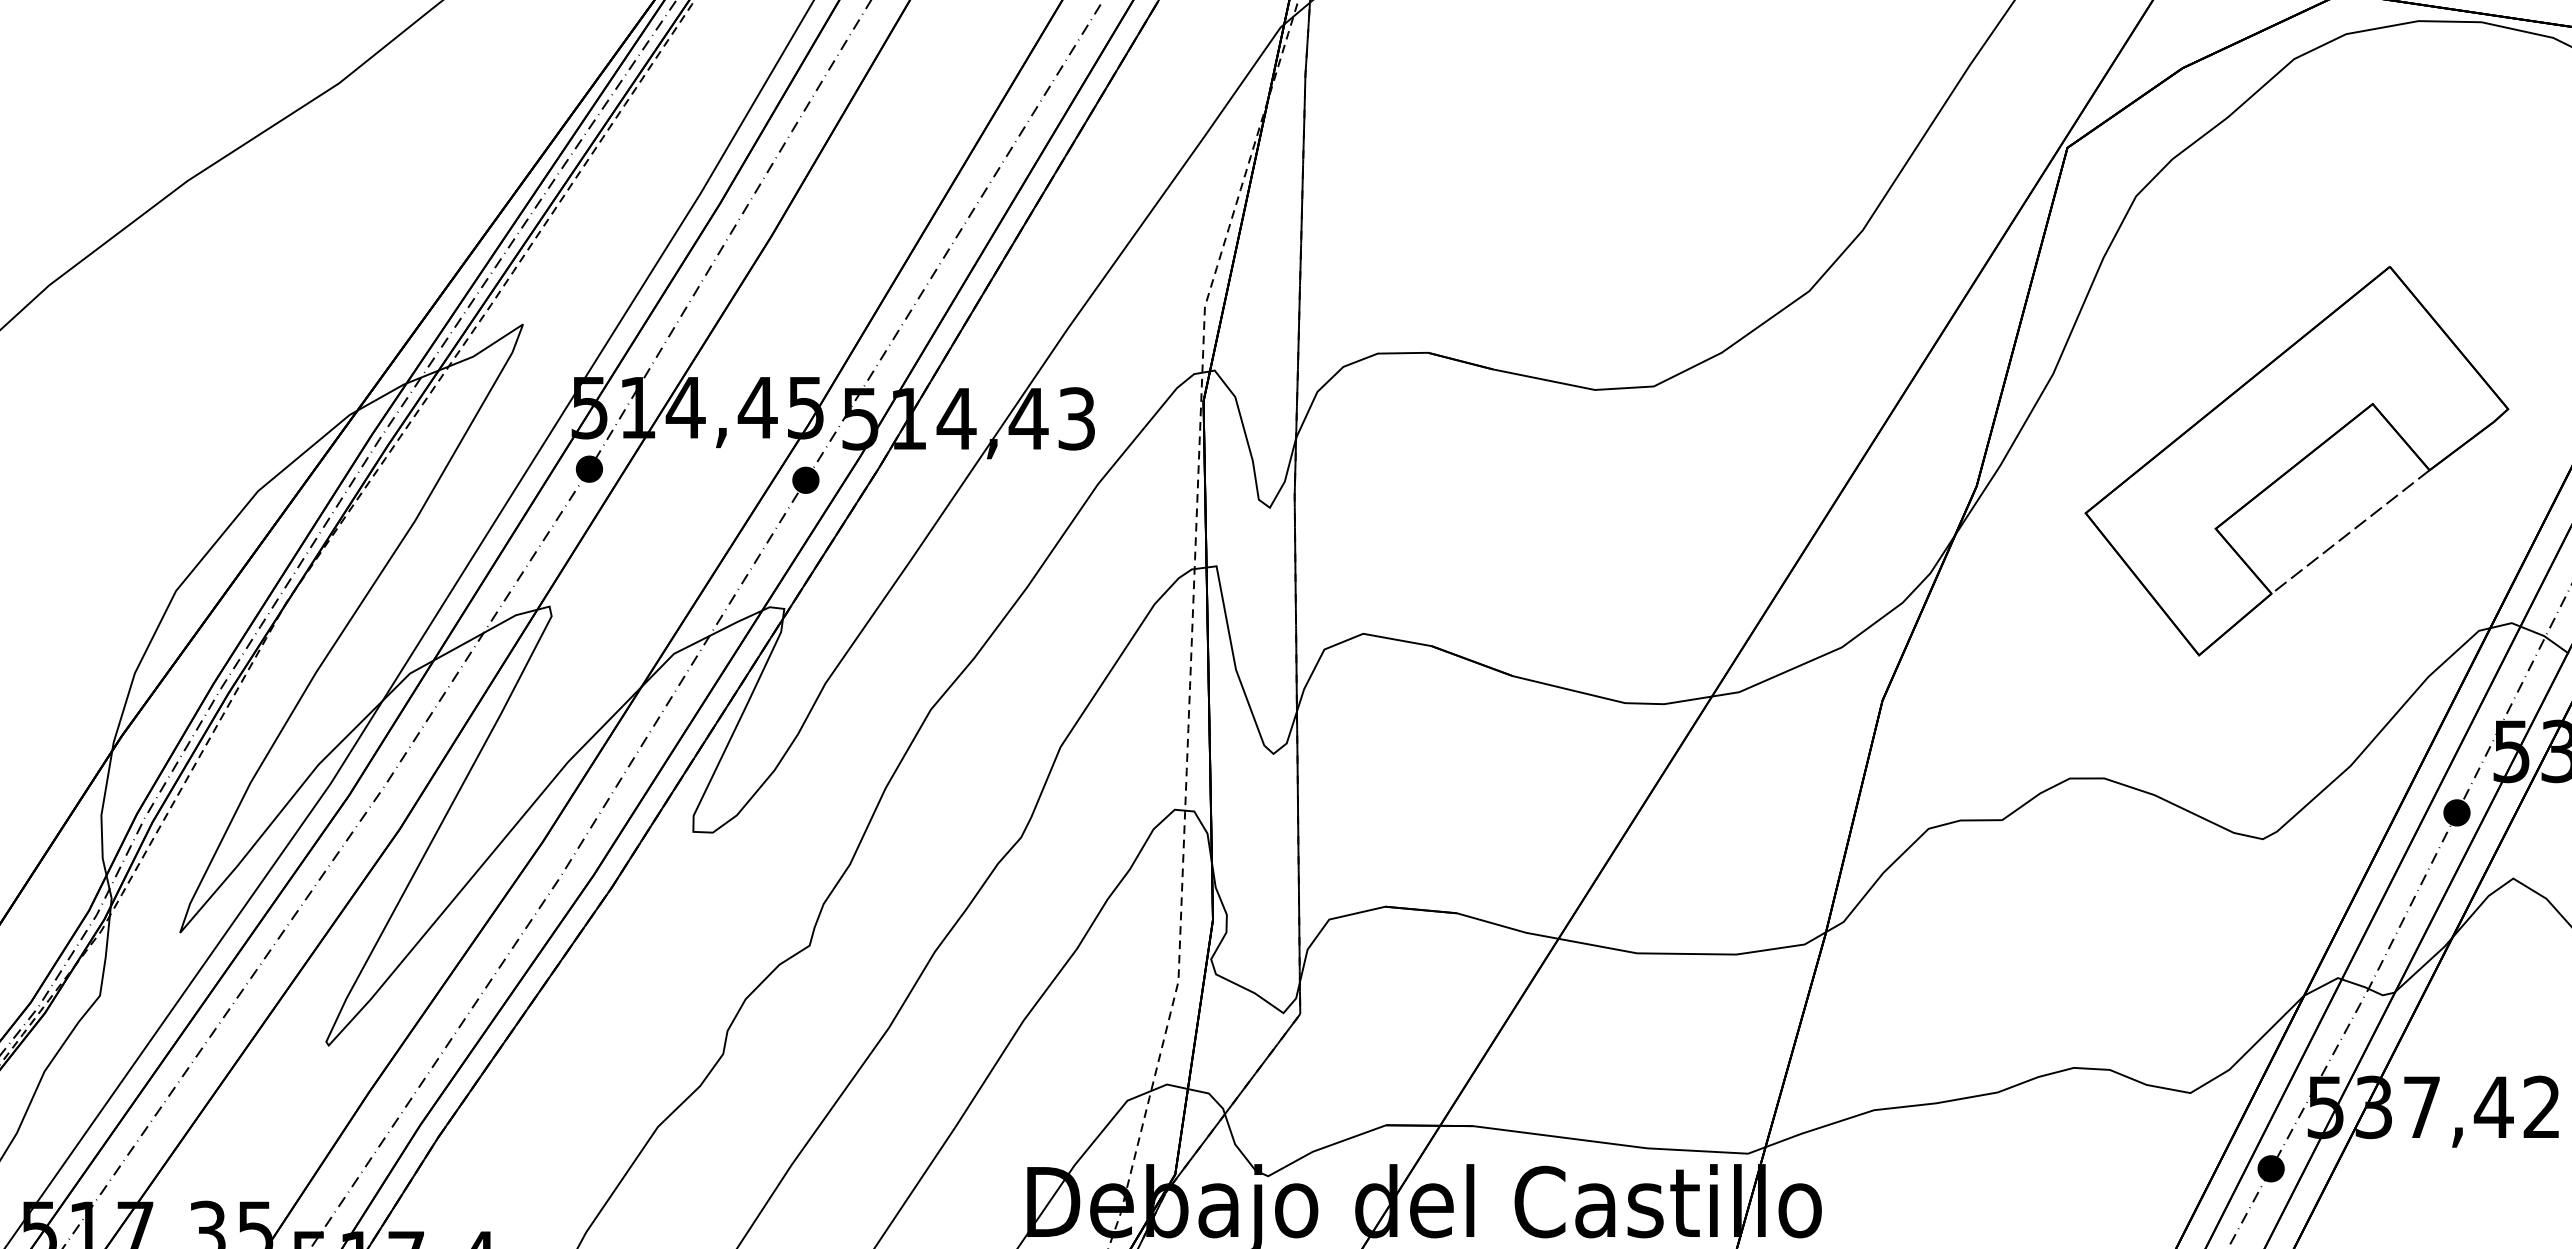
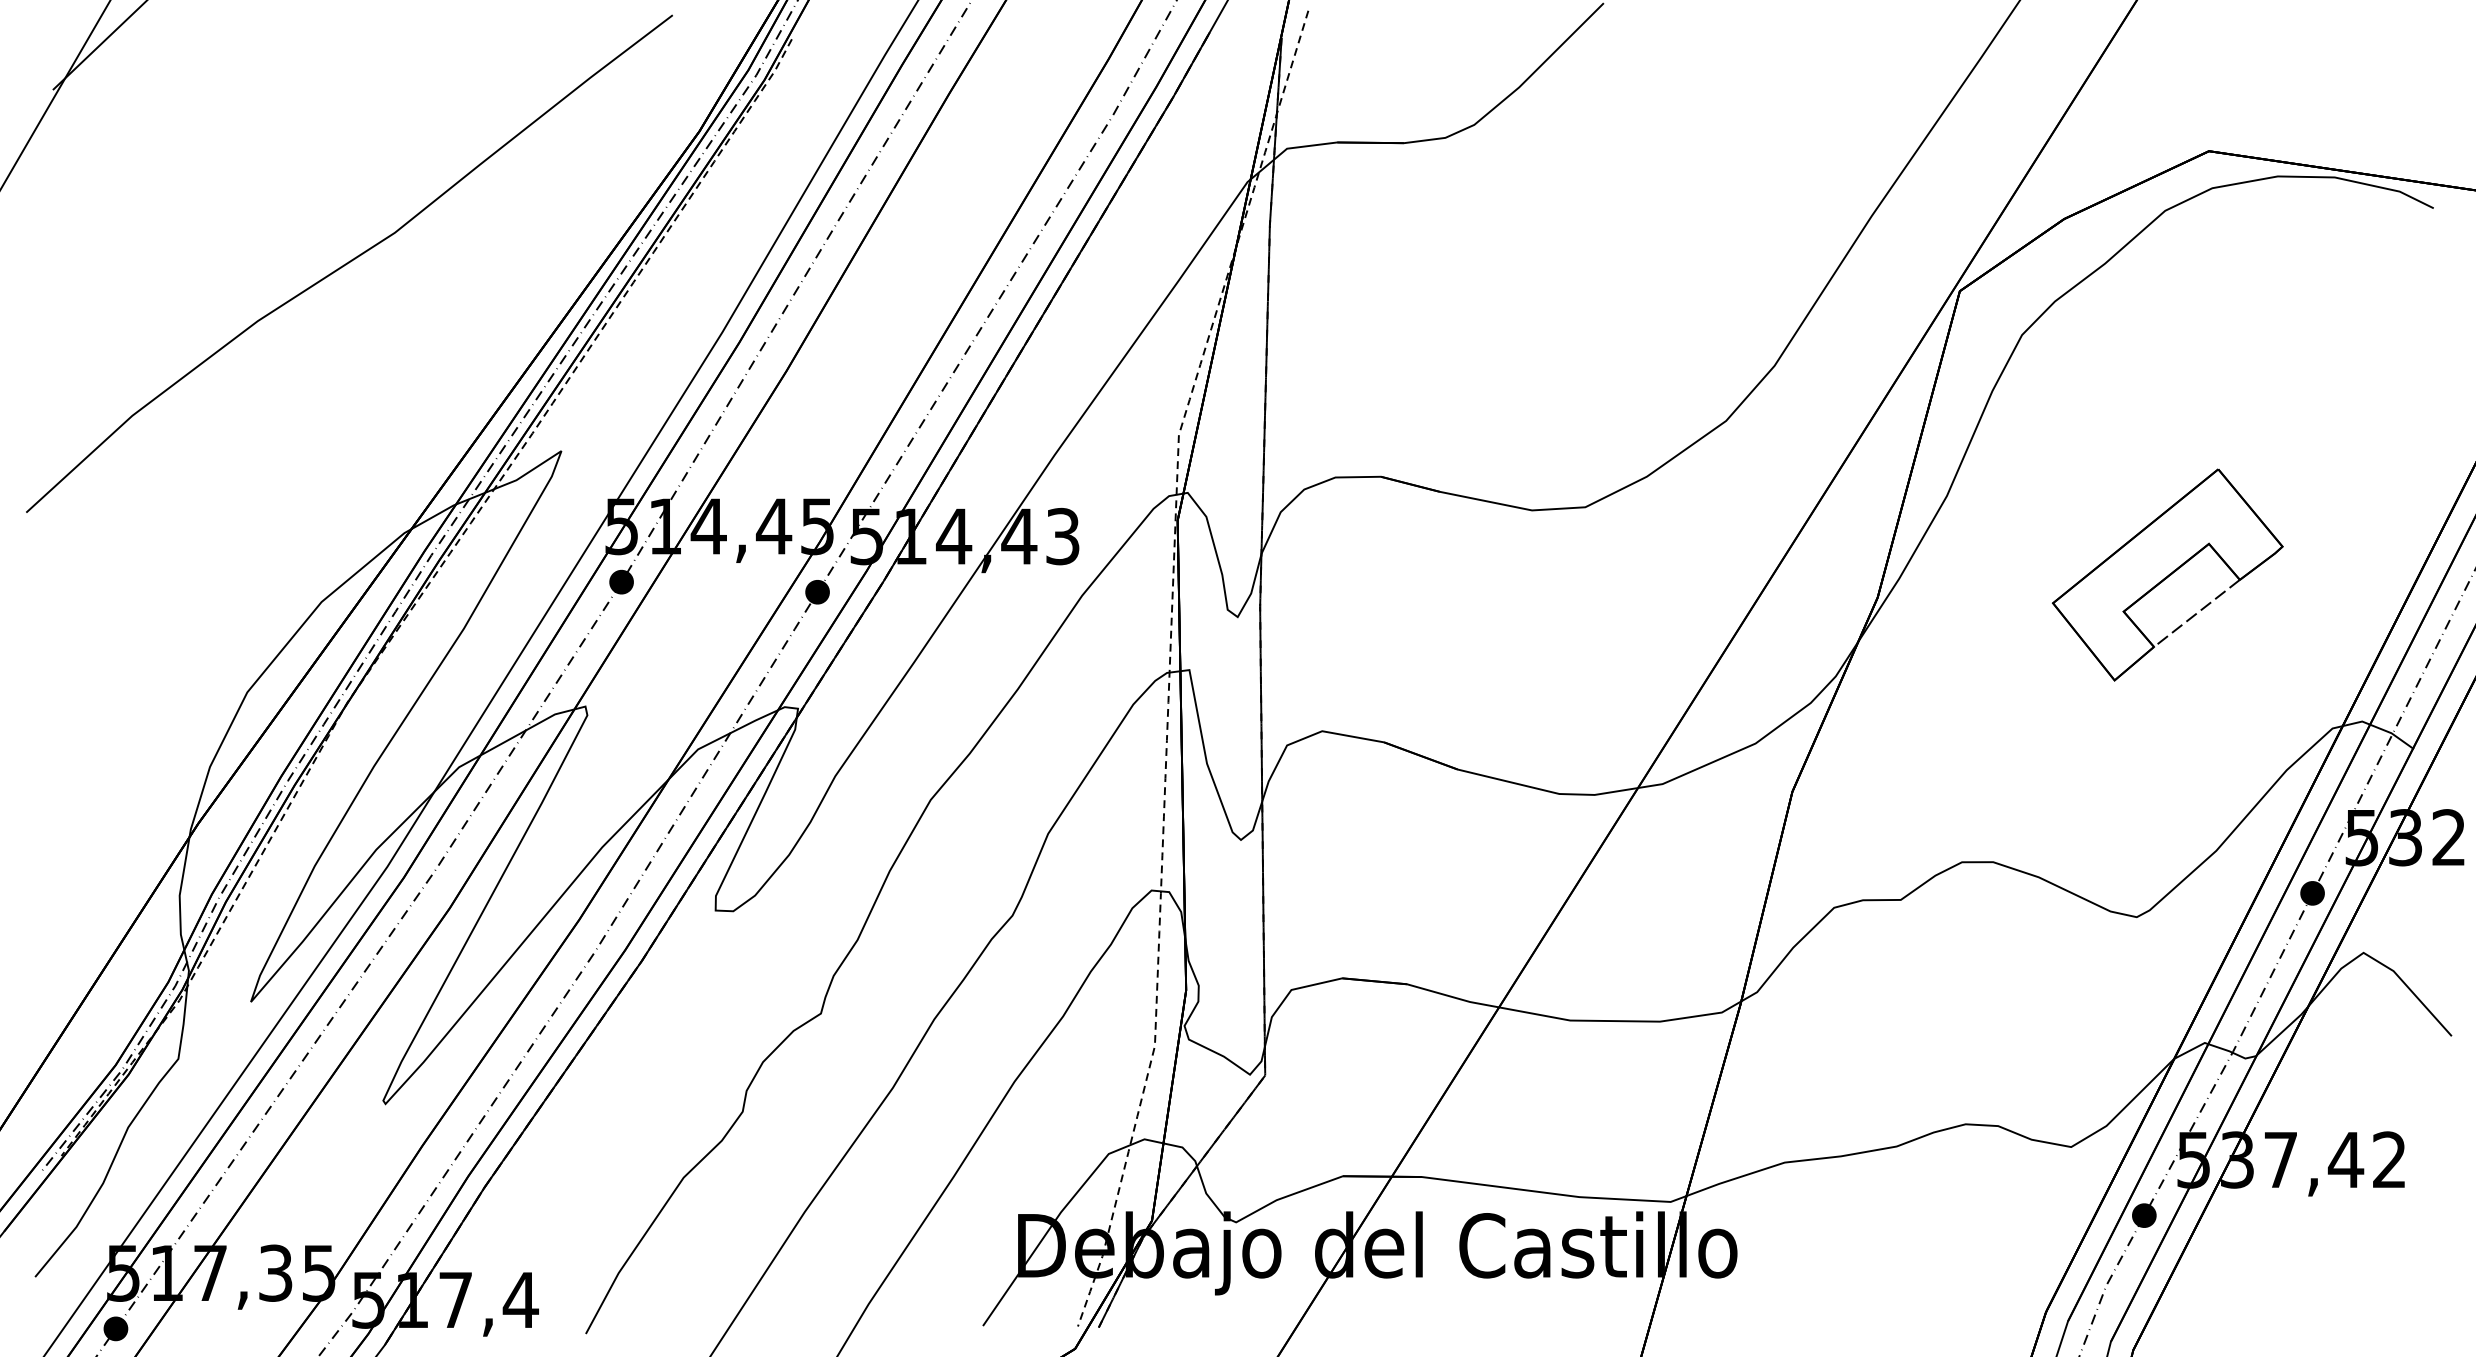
part: (2296, 460) -> (2167, 574), size x0.6

